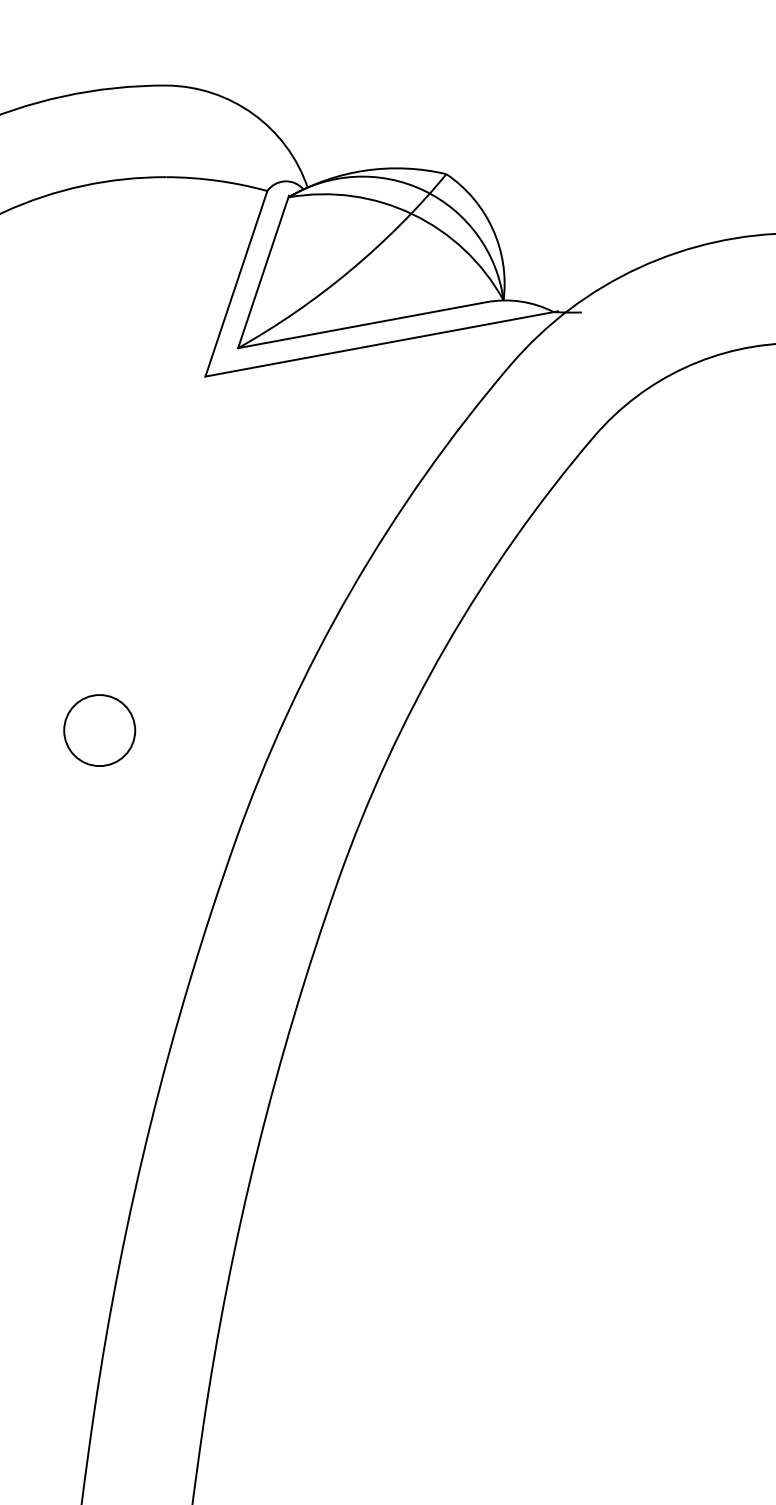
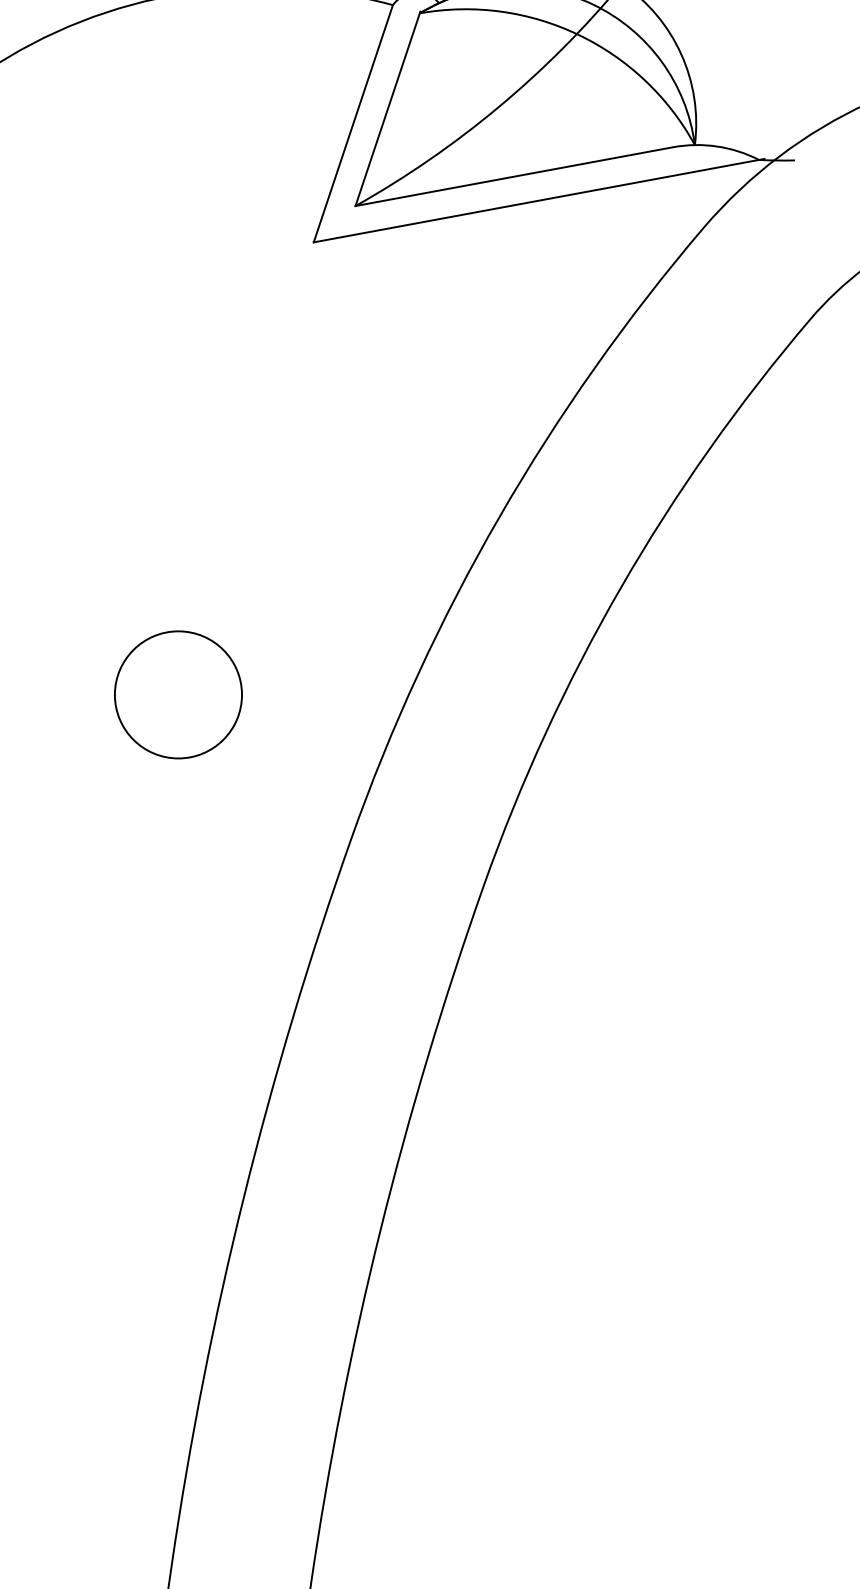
circle: (99, 730) -> (178, 694), size x1.4

